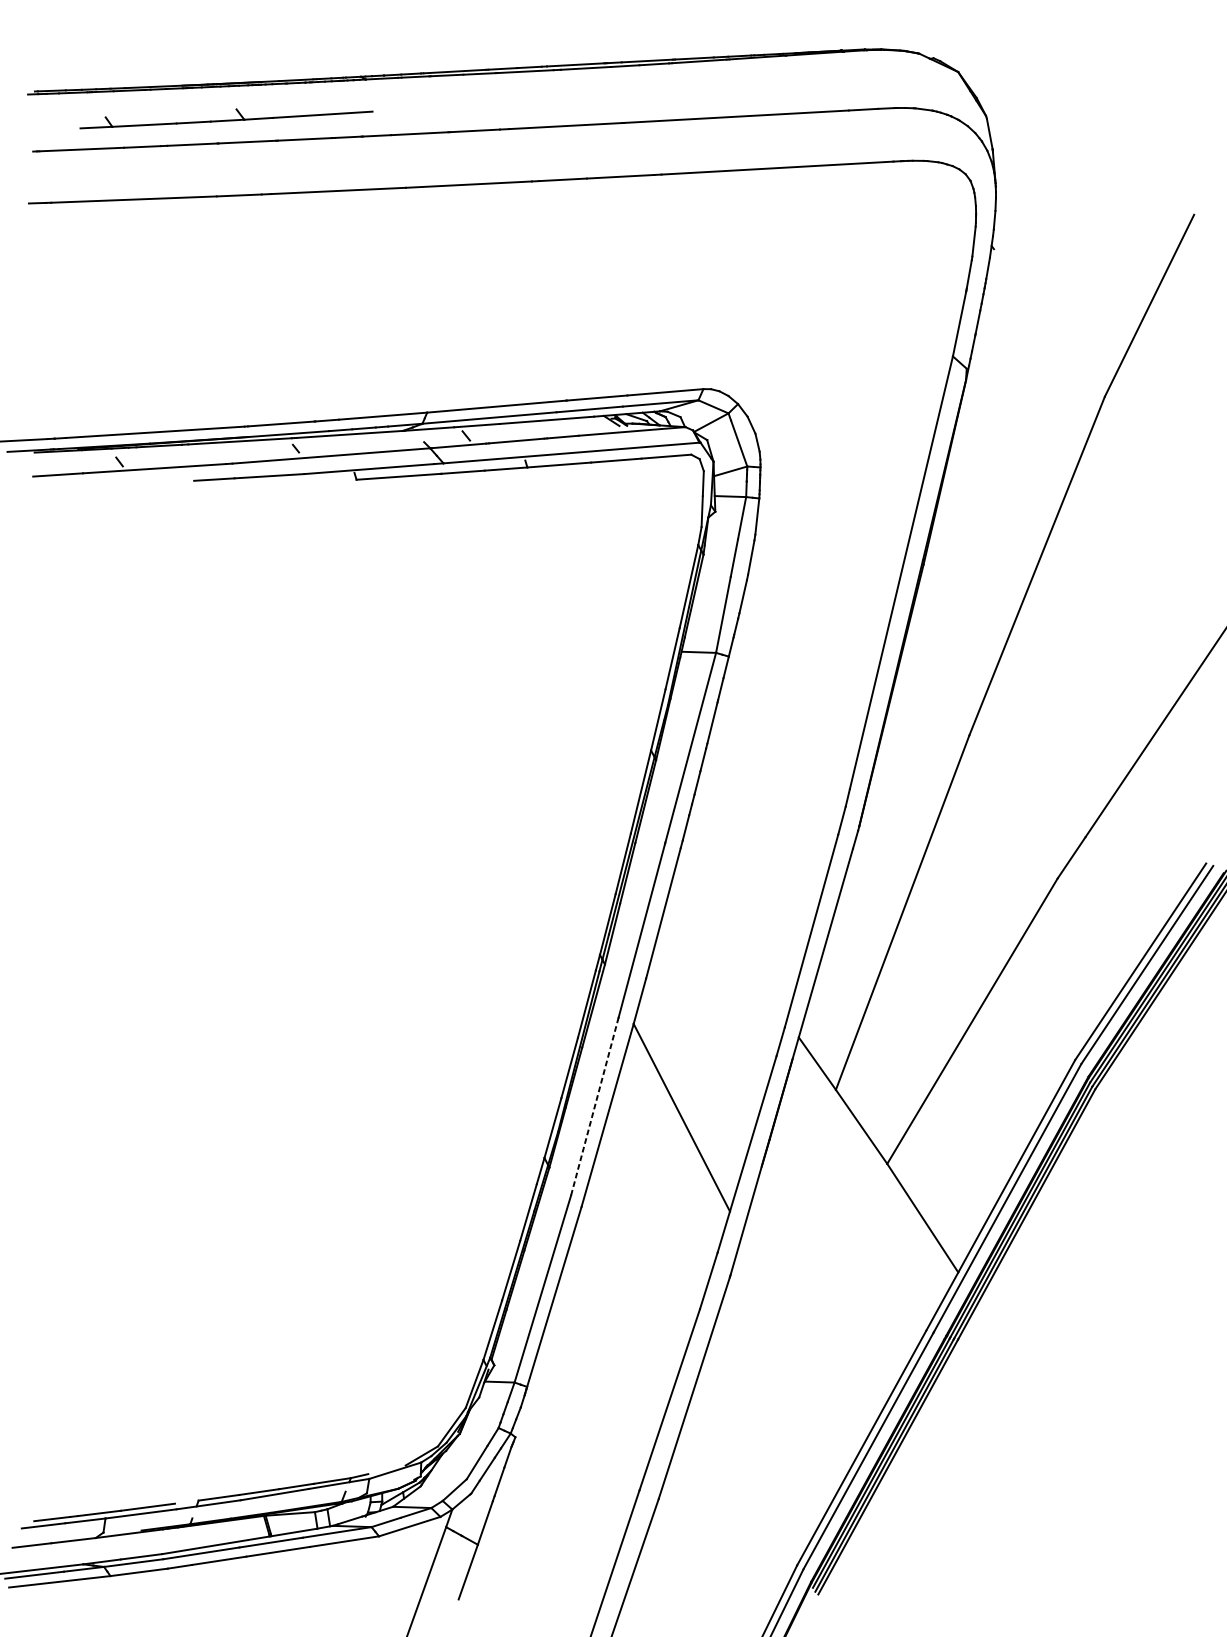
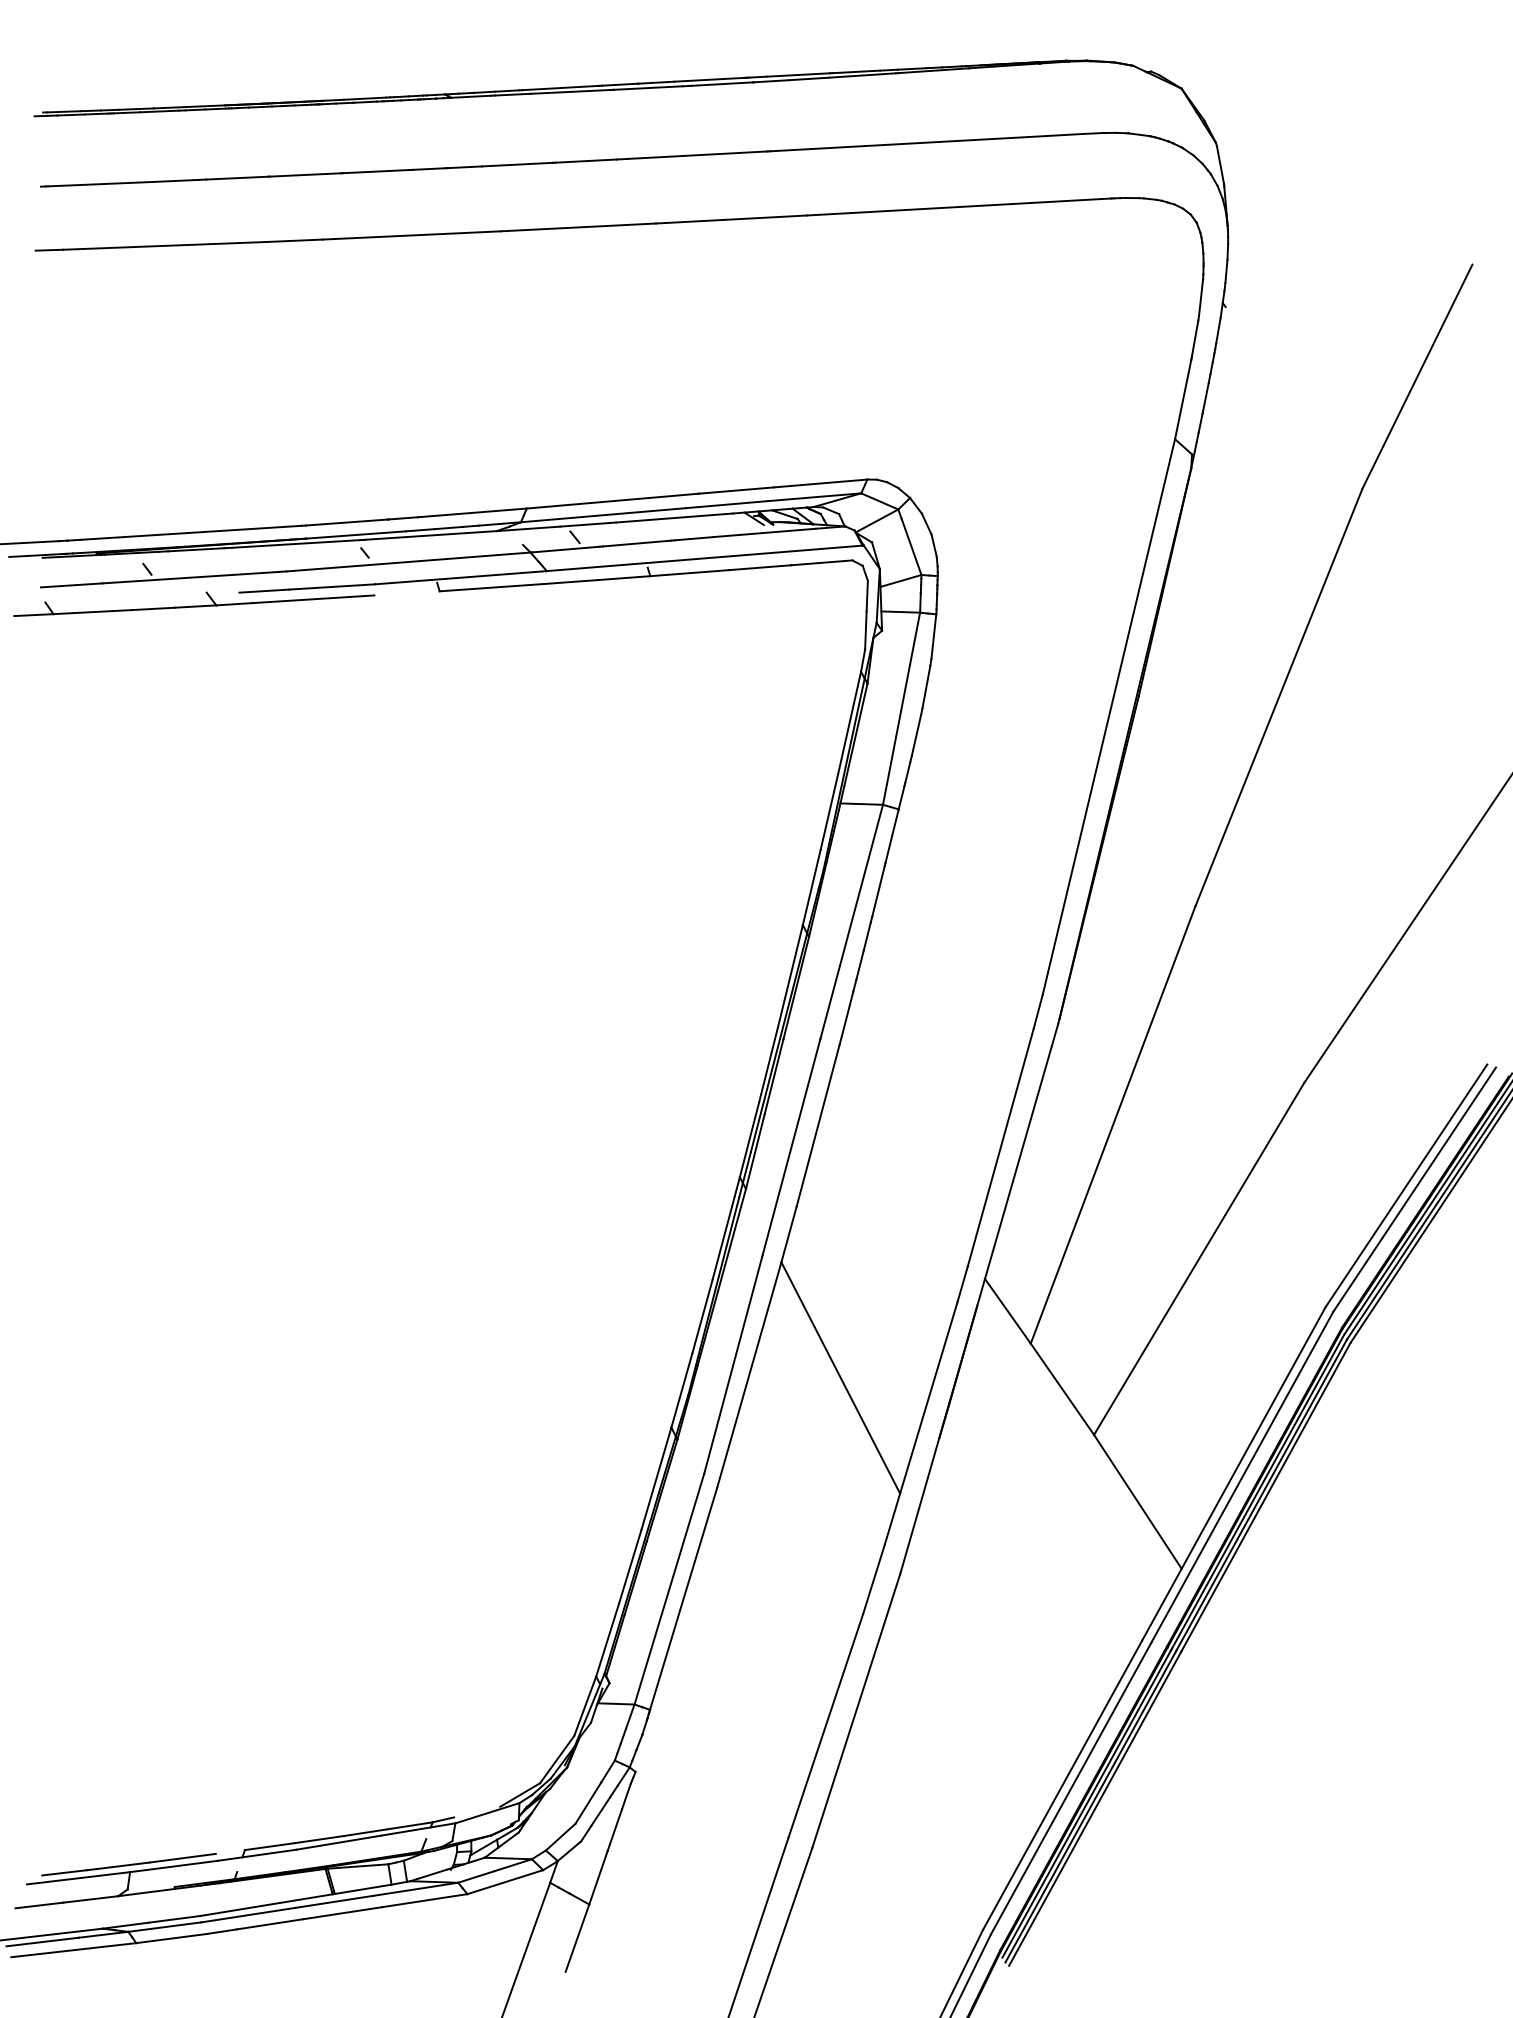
part: (226, 118) -> (194, 603), moved
line: (594, 1107) -> (733, 1365), dashed -> solid

